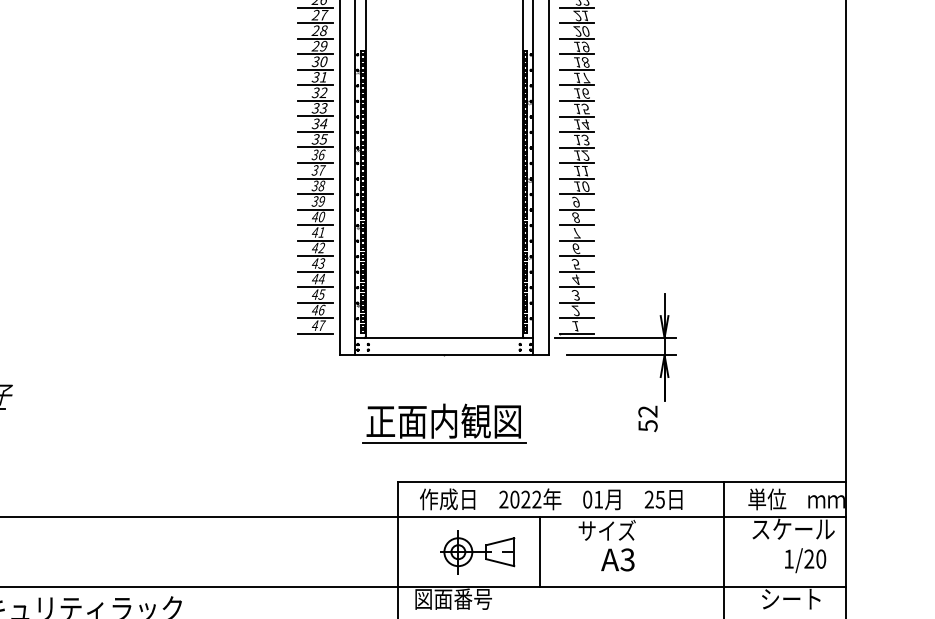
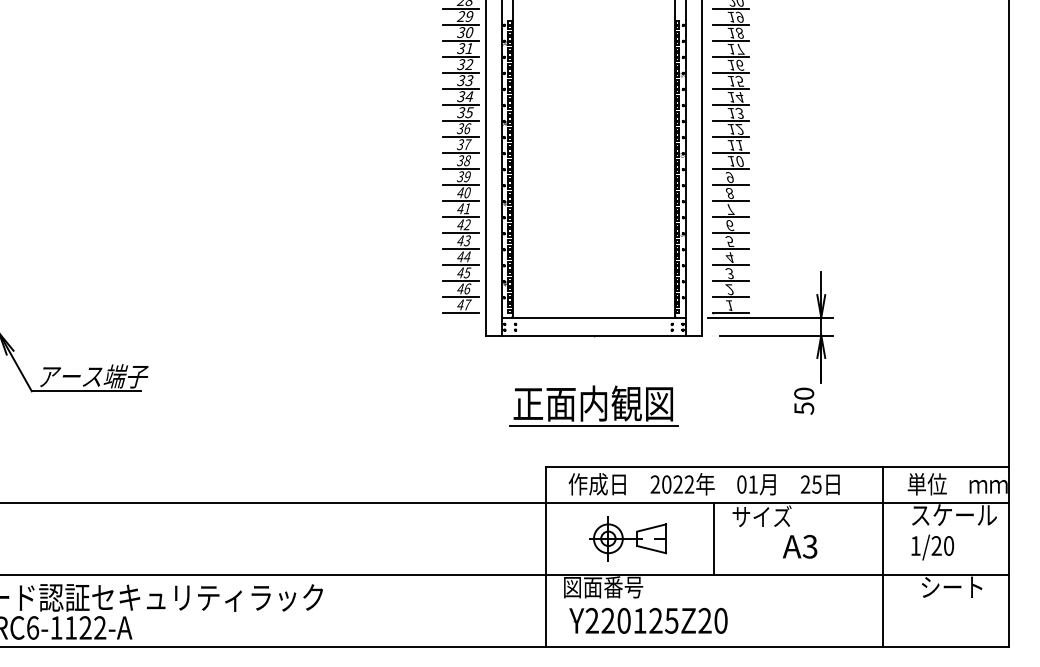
text: (648, 411) -> (804, 393), 52 -> 50
line: (540, 551) -> (714, 538), moved
text: (618, 559) -> (800, 546), moved
text: (805, 560) -> (932, 547), moved

